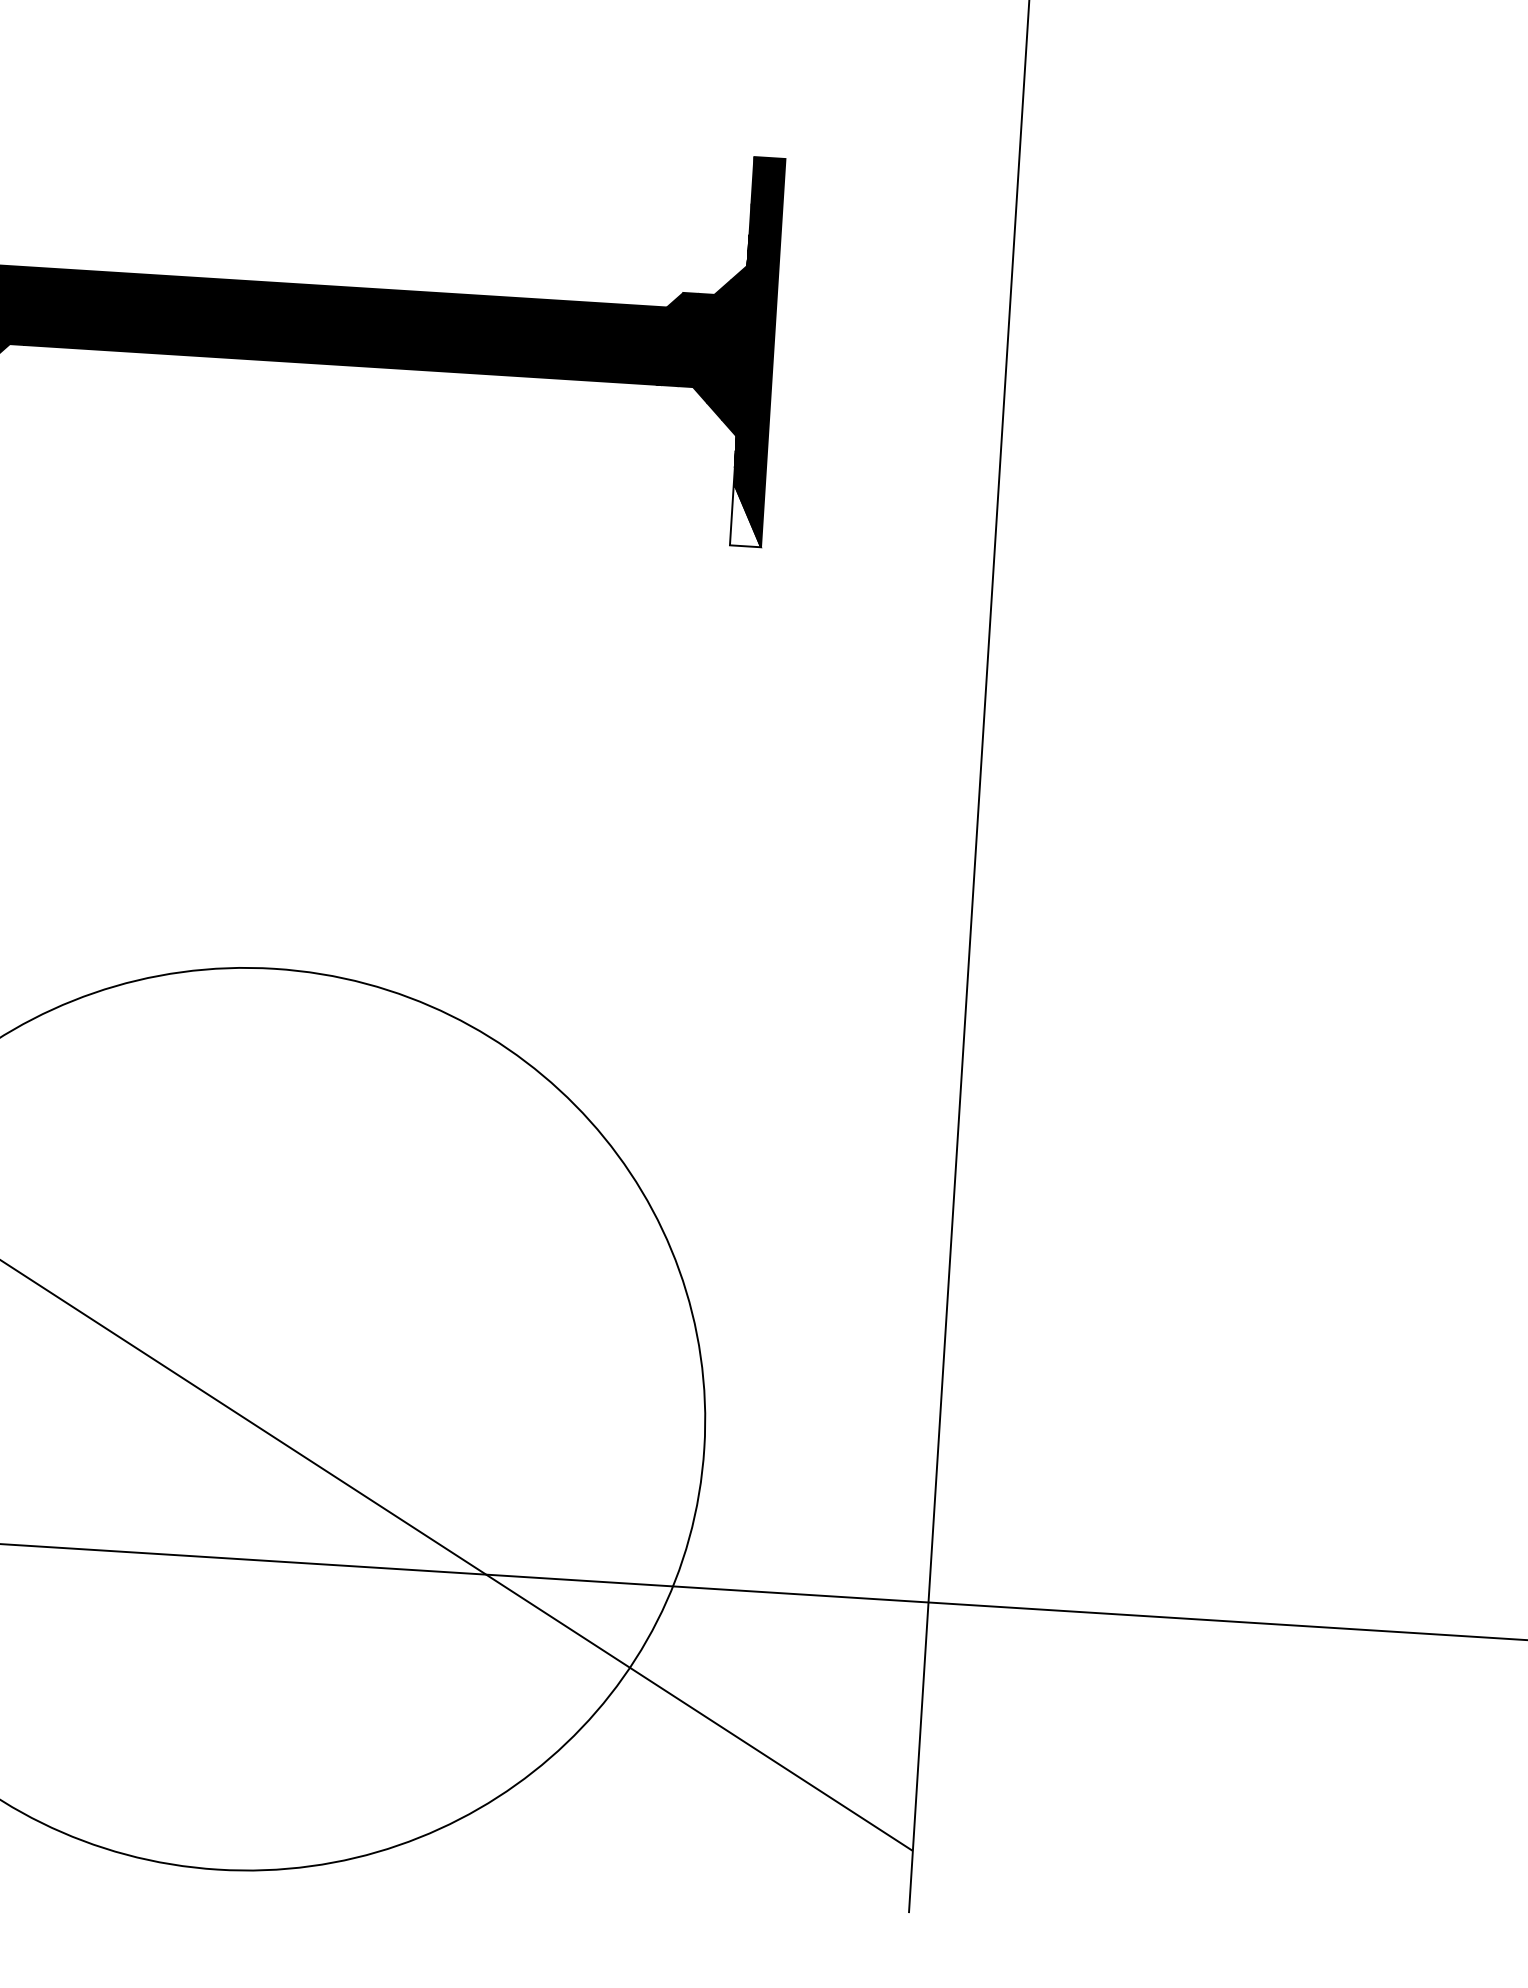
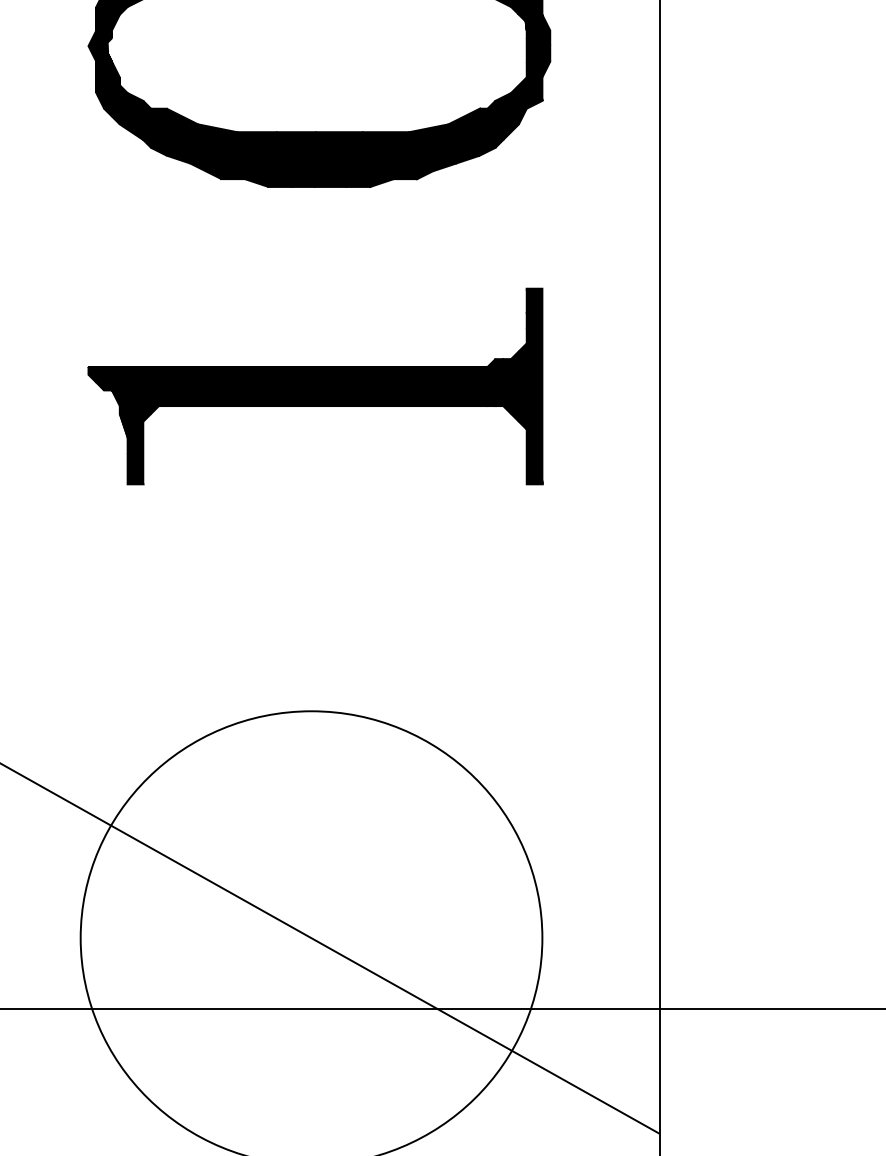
fill: (747, 514) -> (534, 468), added

